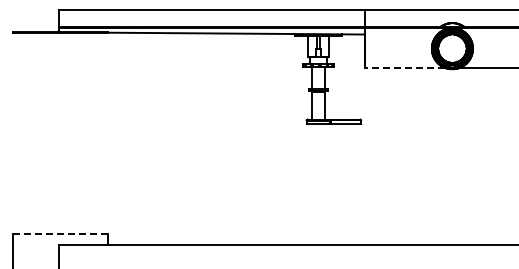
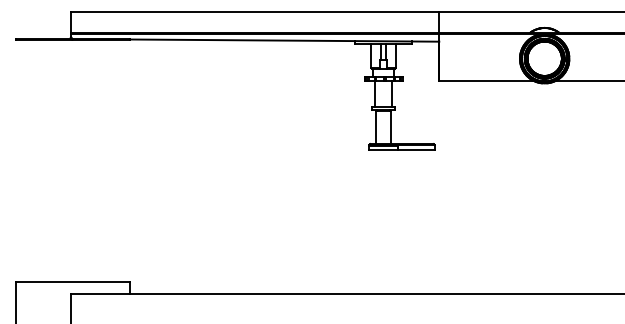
line: (404, 67) -> (486, 81), dashed -> solid
line: (60, 233) -> (73, 281), dashed -> solid

